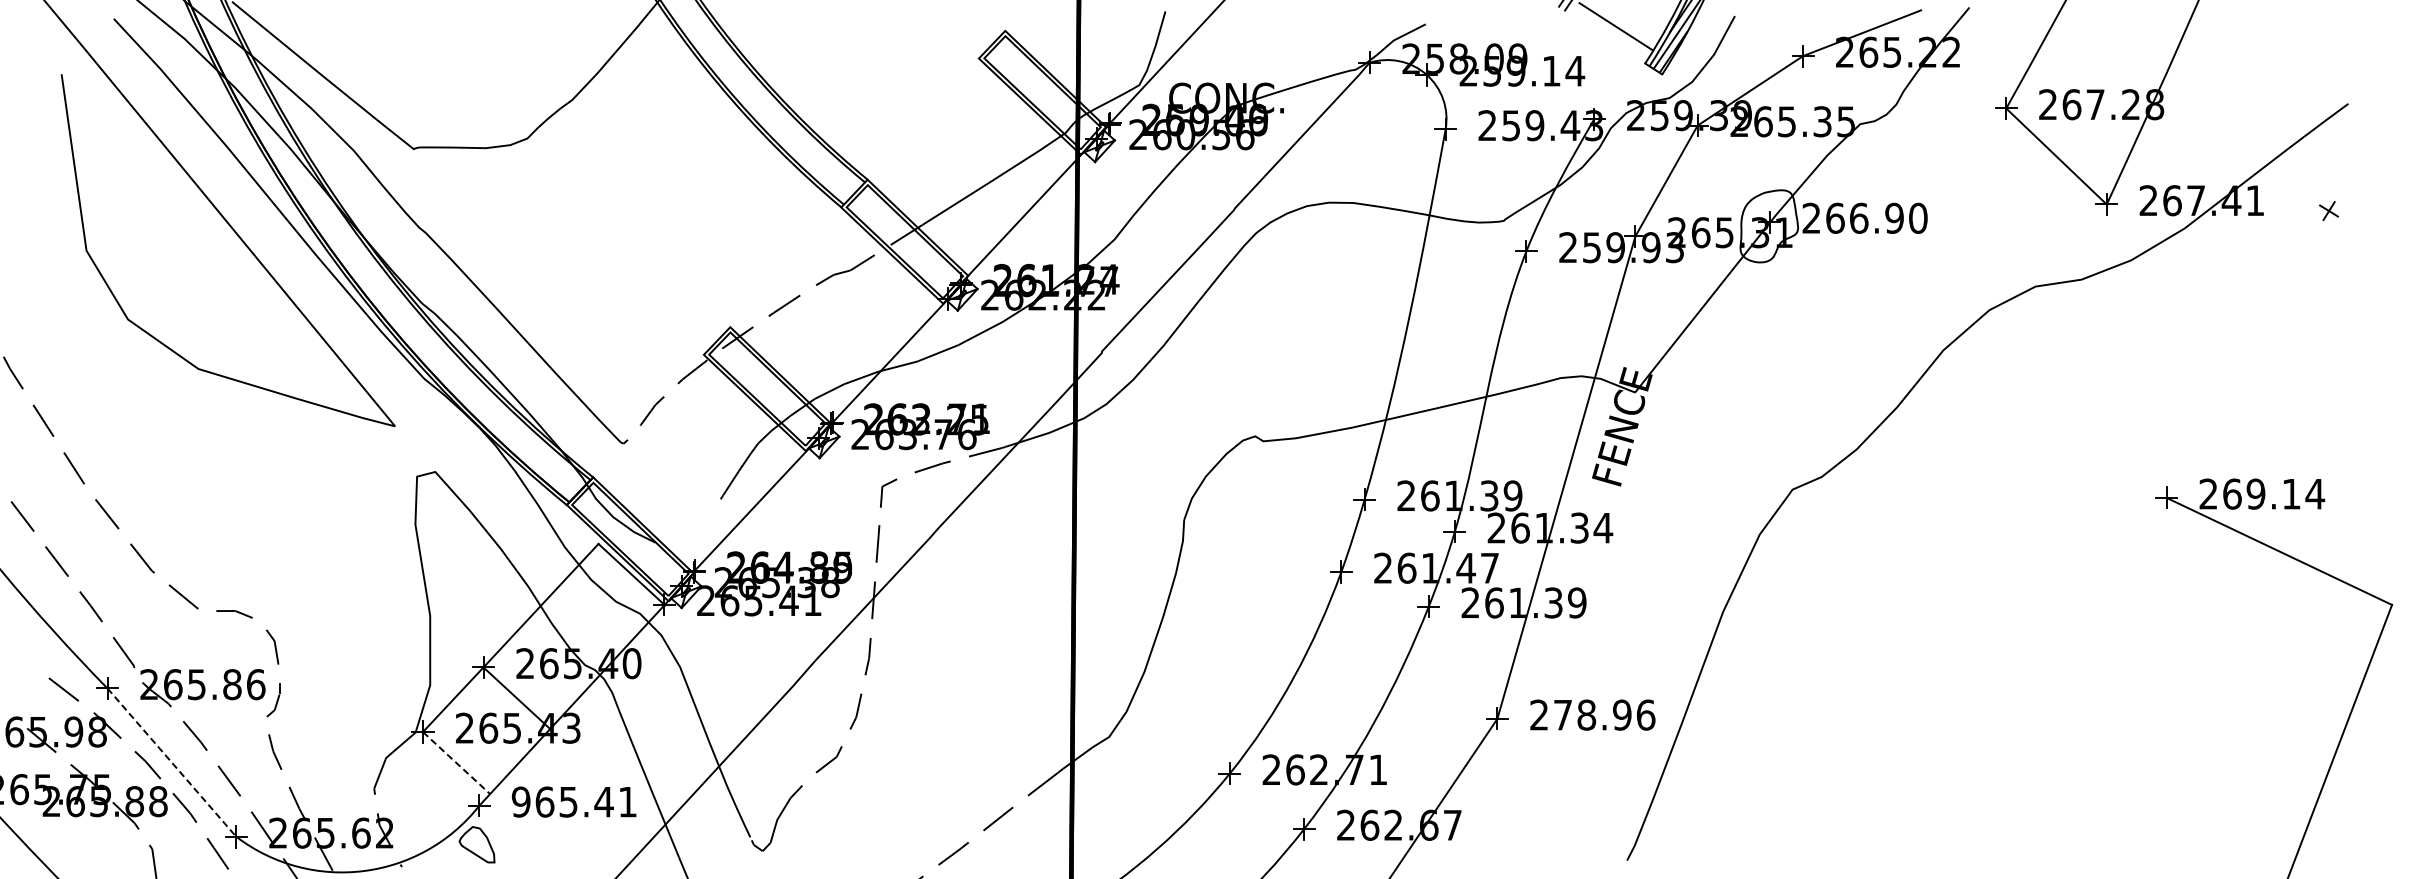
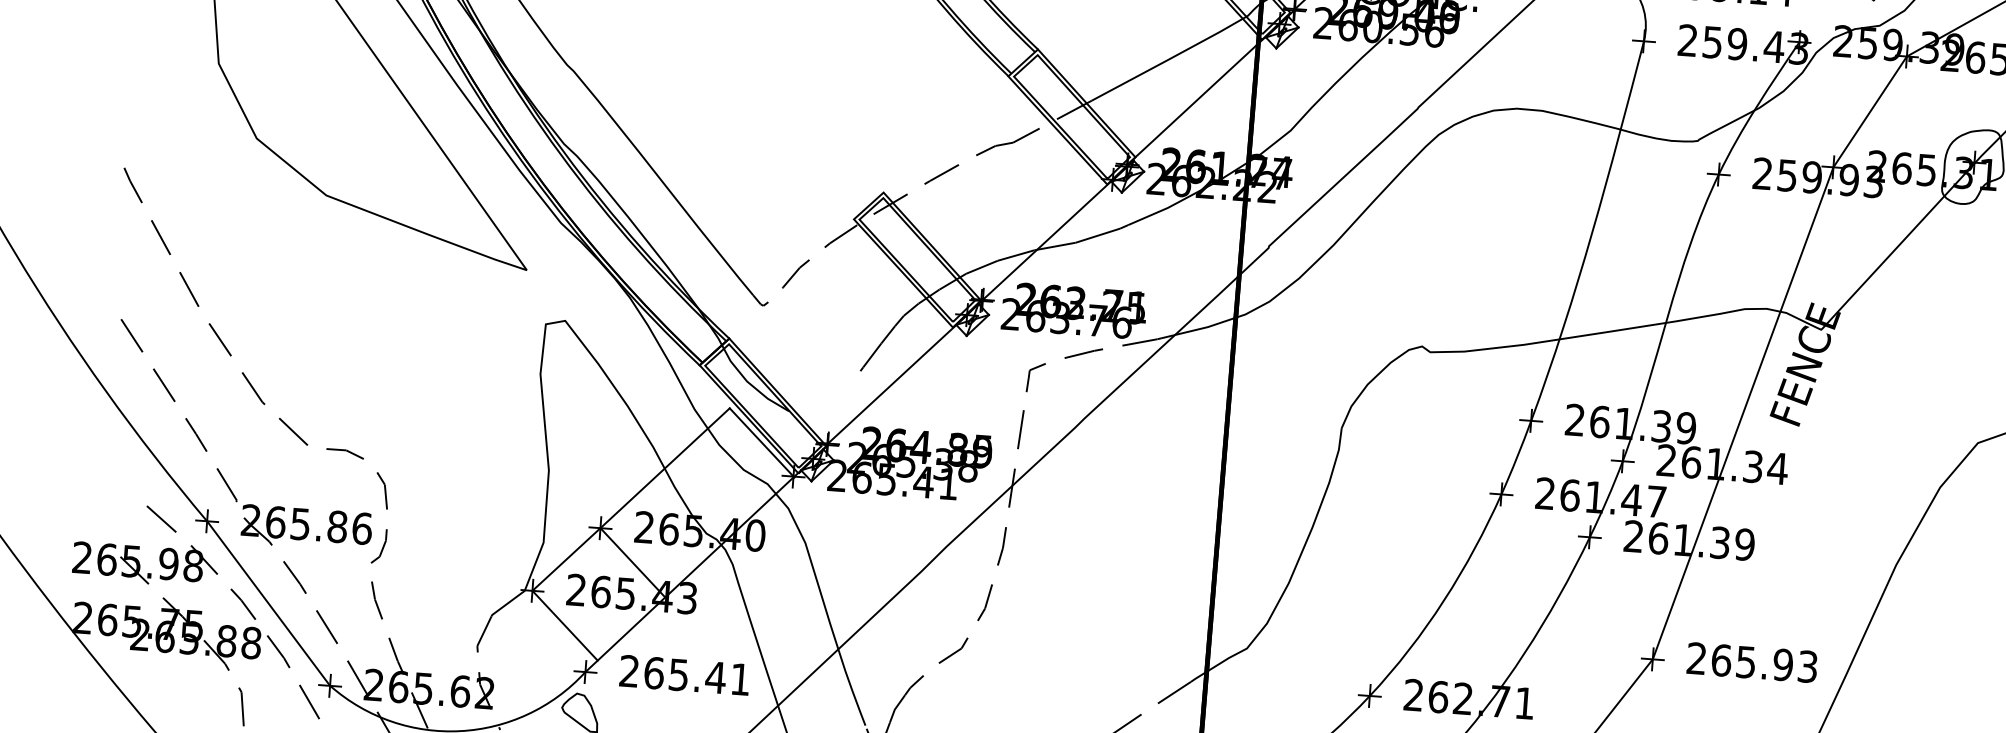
text: (1604, 714) -> (1764, 662), 278.96 -> 265.93
line: (172, 763) -> (269, 604), dashed -> solid
line: (456, 763) -> (564, 626), dashed -> solid
text: (520, 801) -> (628, 670), 965.41 -> 265.41

